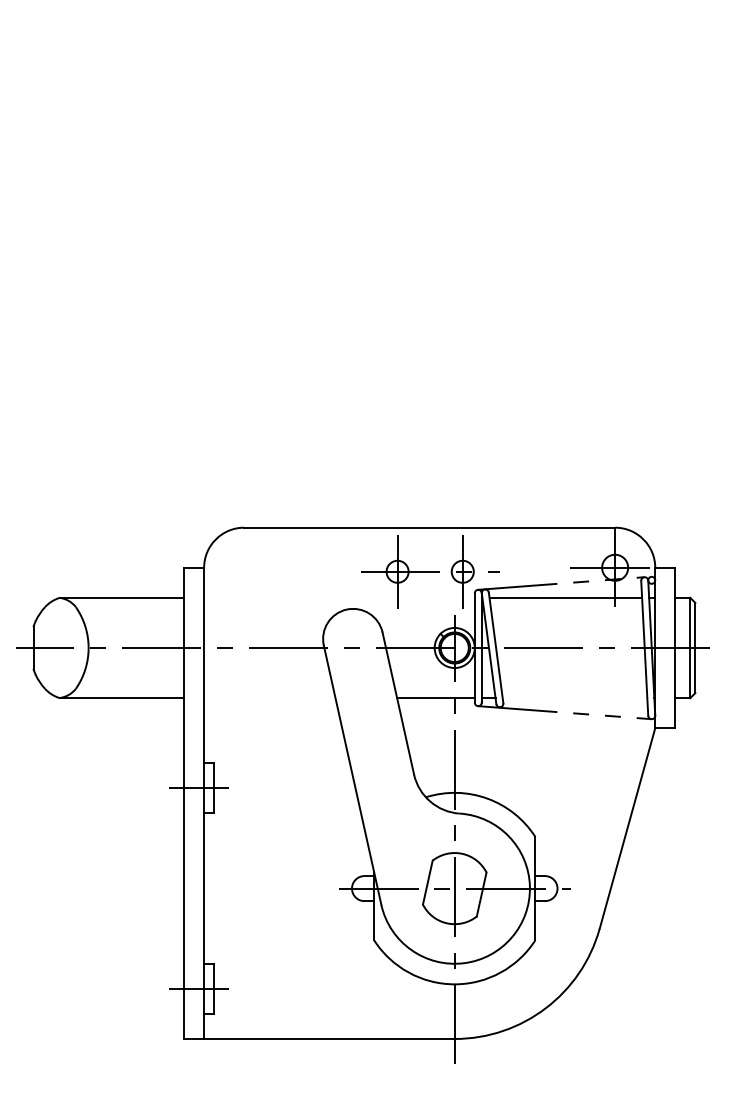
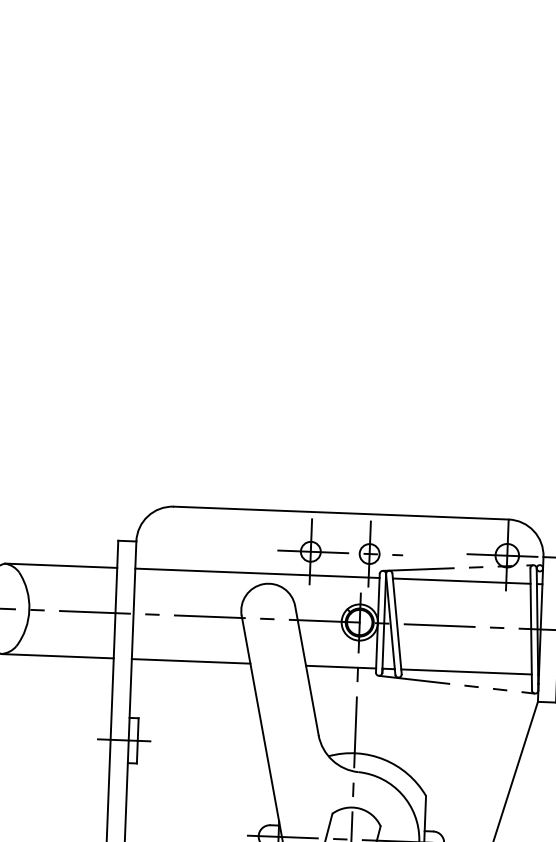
line: (339, 597) -> (257, 572), added
line: (269, 698) -> (190, 661), added
line: (574, 698) -> (466, 672), added

